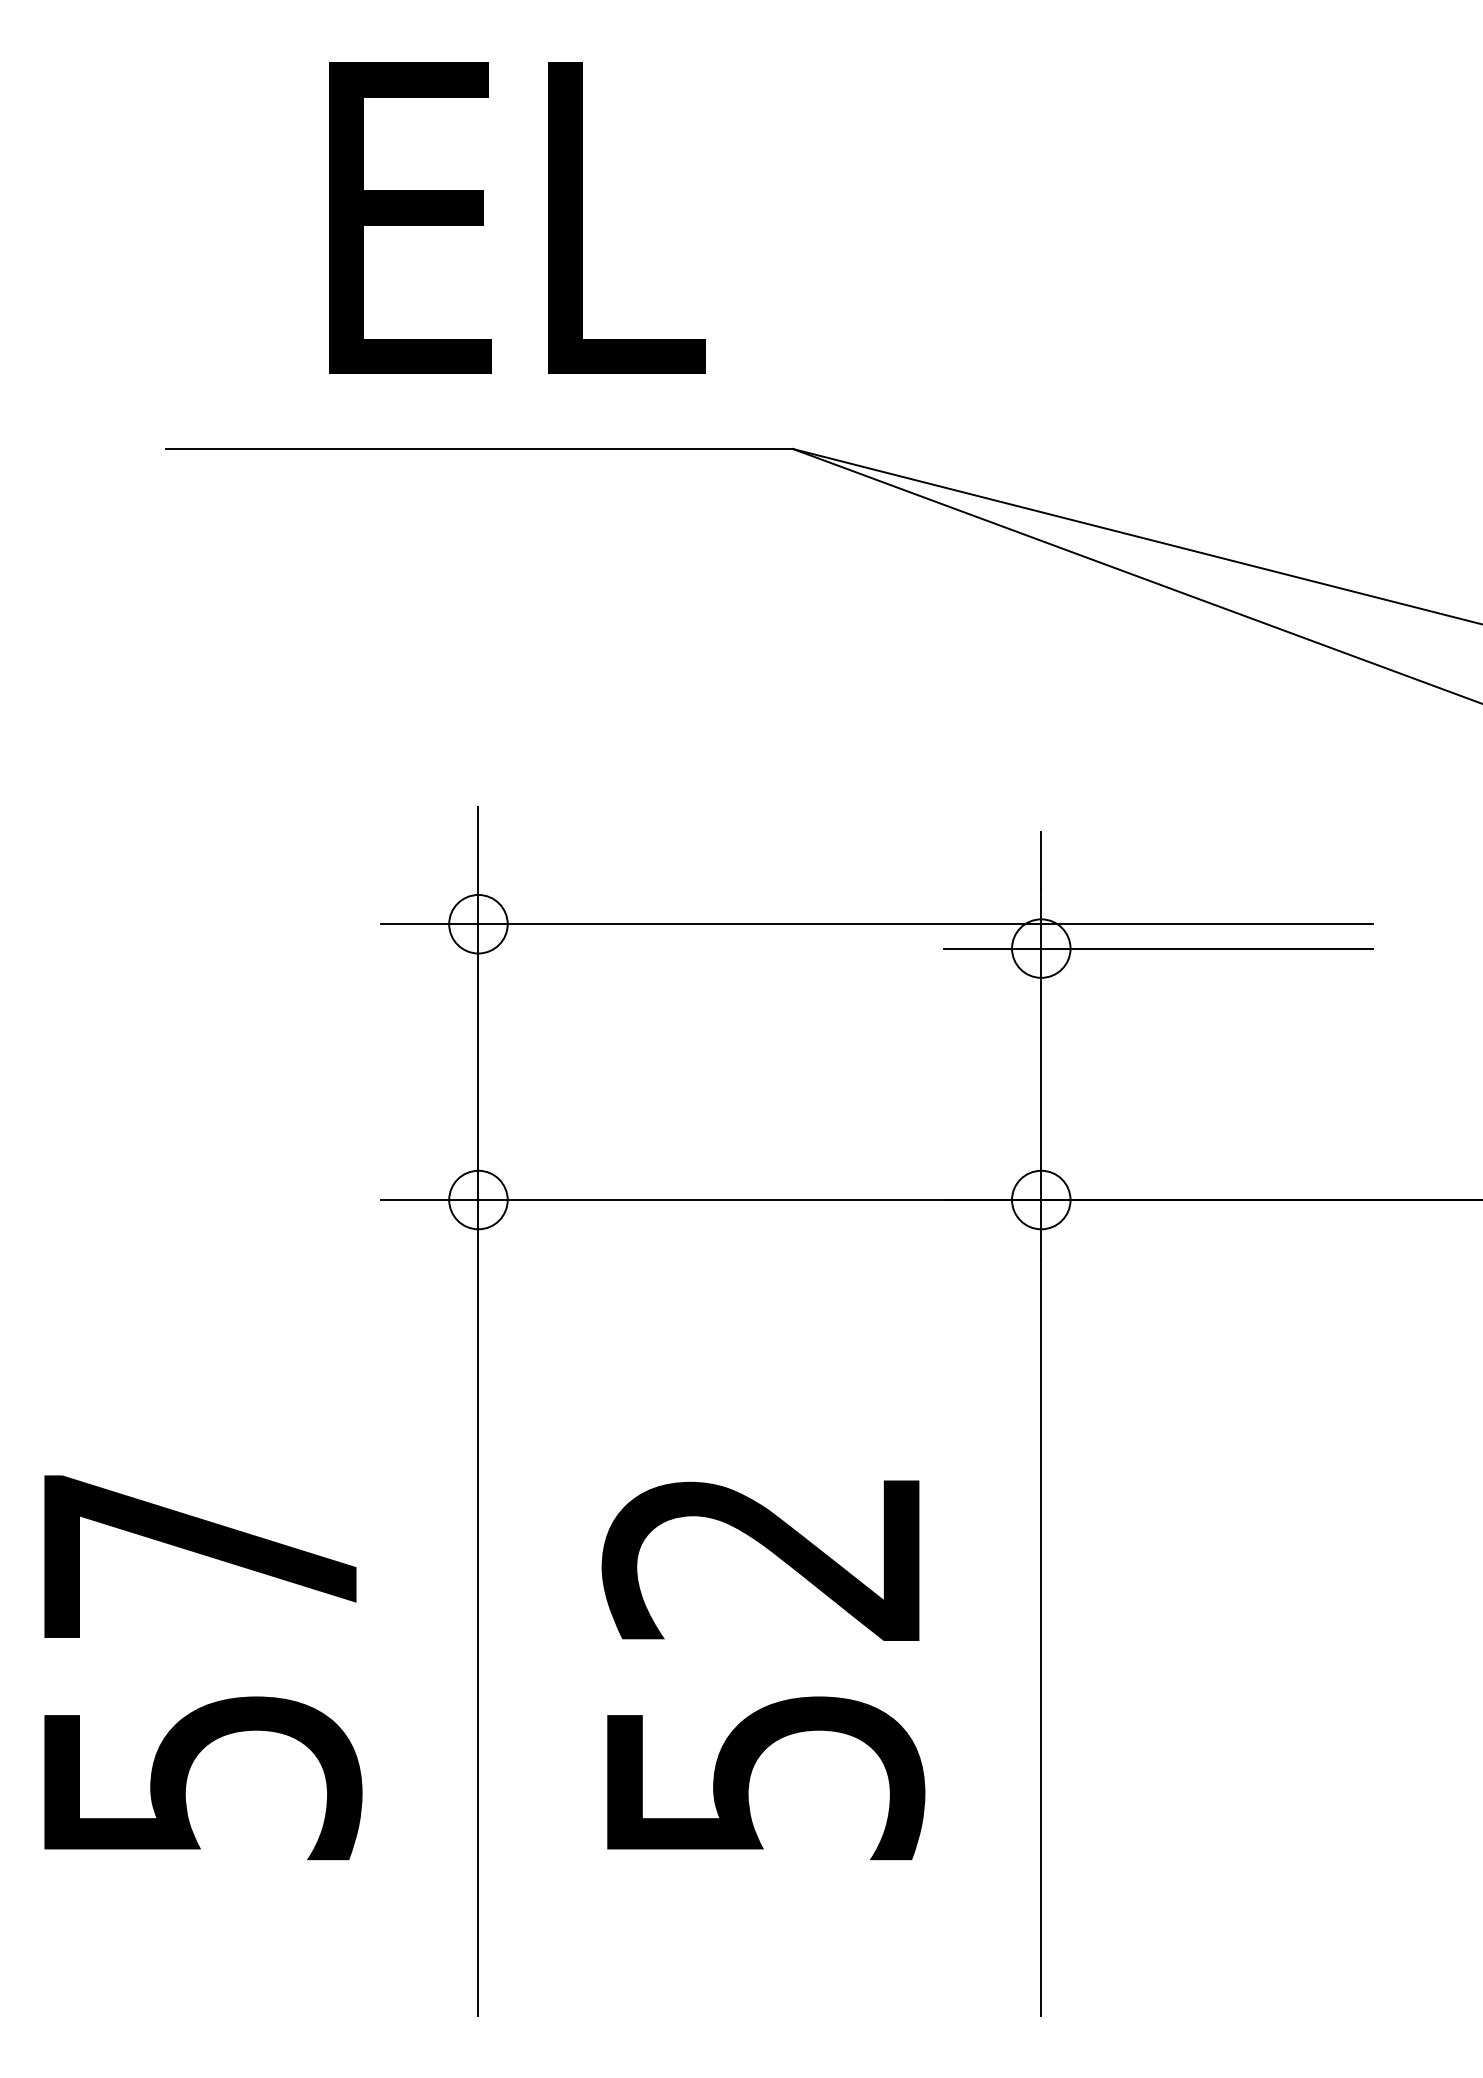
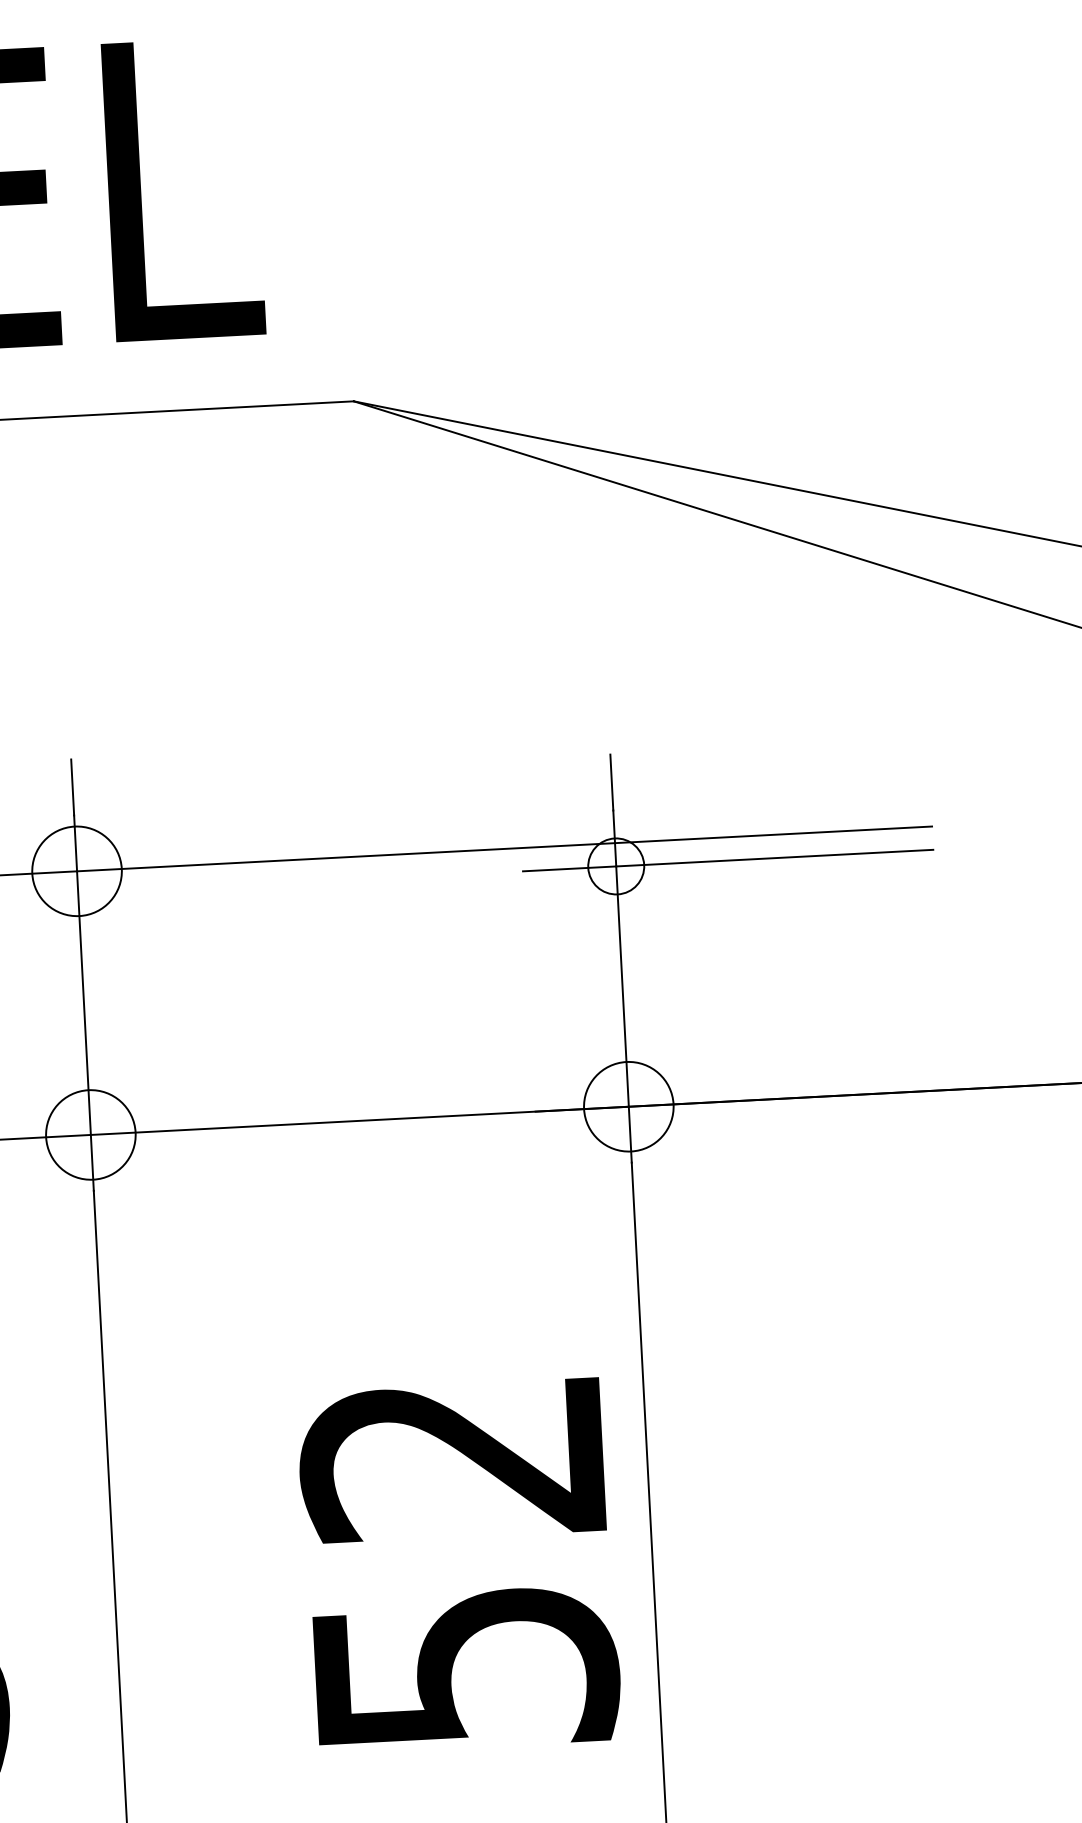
circle: (478, 923) -> (77, 870), size x1.6
circle: (478, 1199) -> (90, 1134), size x1.6
circle: (1041, 1199) -> (629, 1106), size x1.6
text: (763, 1670) -> (459, 1566), moved

